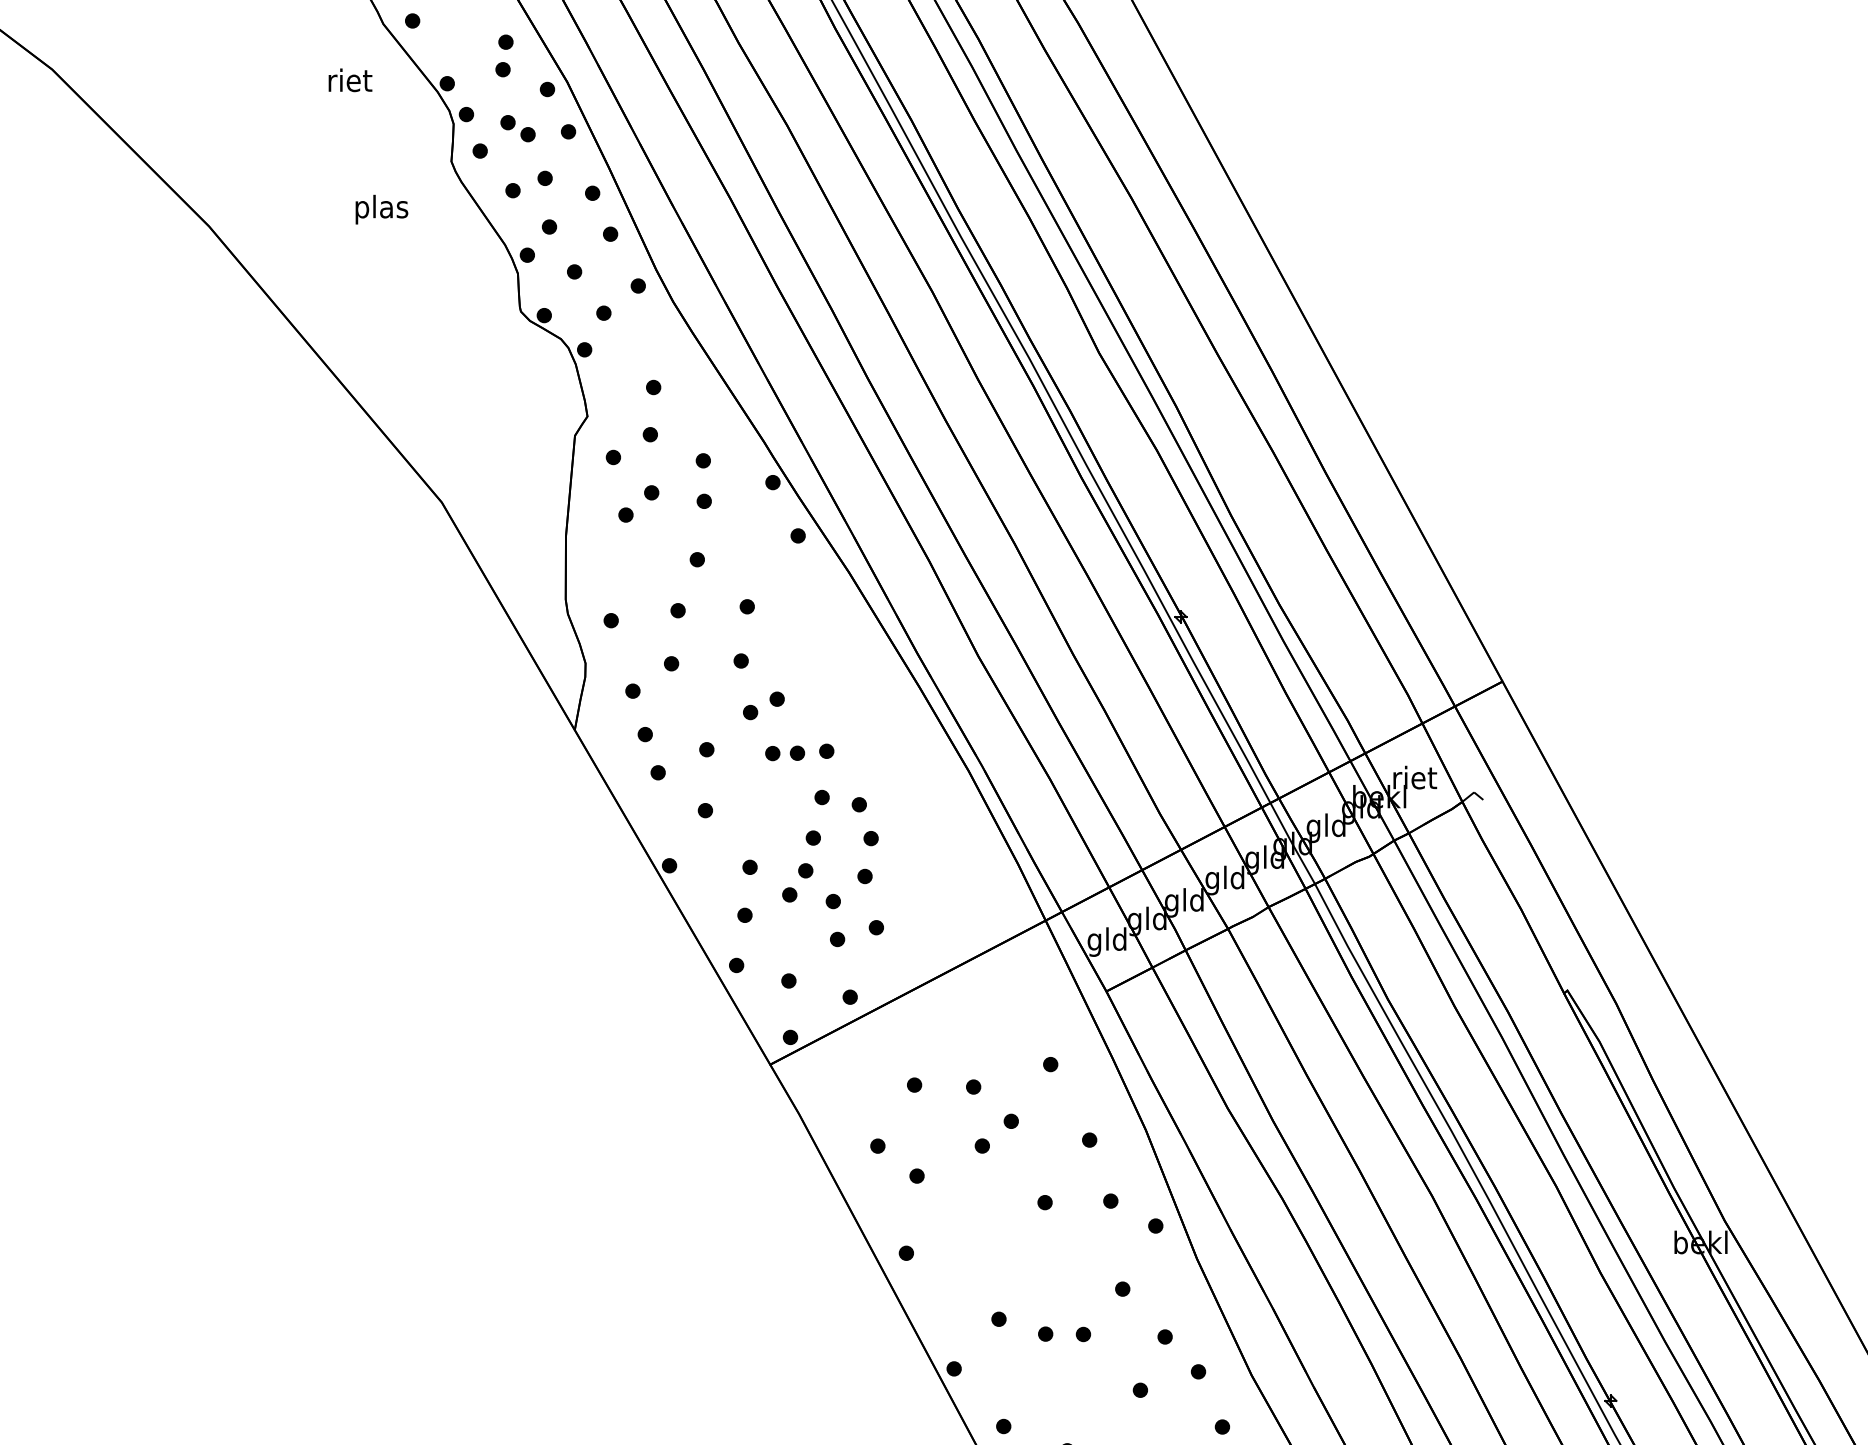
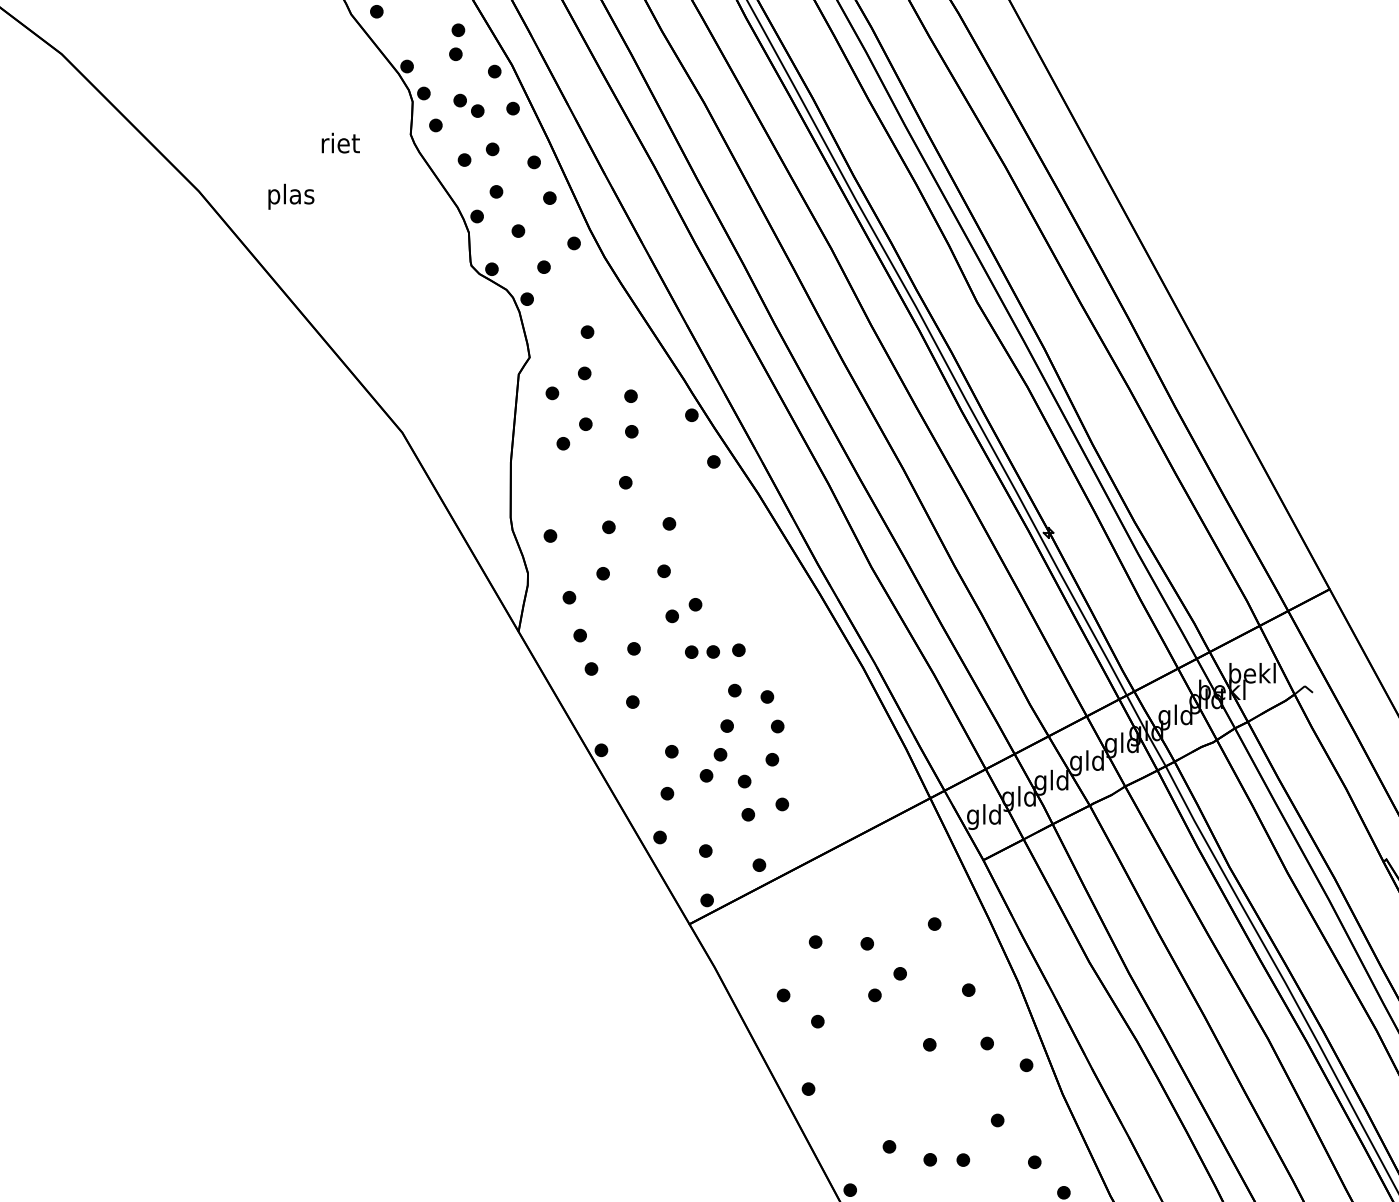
text: (350, 80) -> (340, 143), moved
text: (381, 209) -> (291, 196), moved
text: (1413, 777) -> (1251, 673), riet -> bekl

